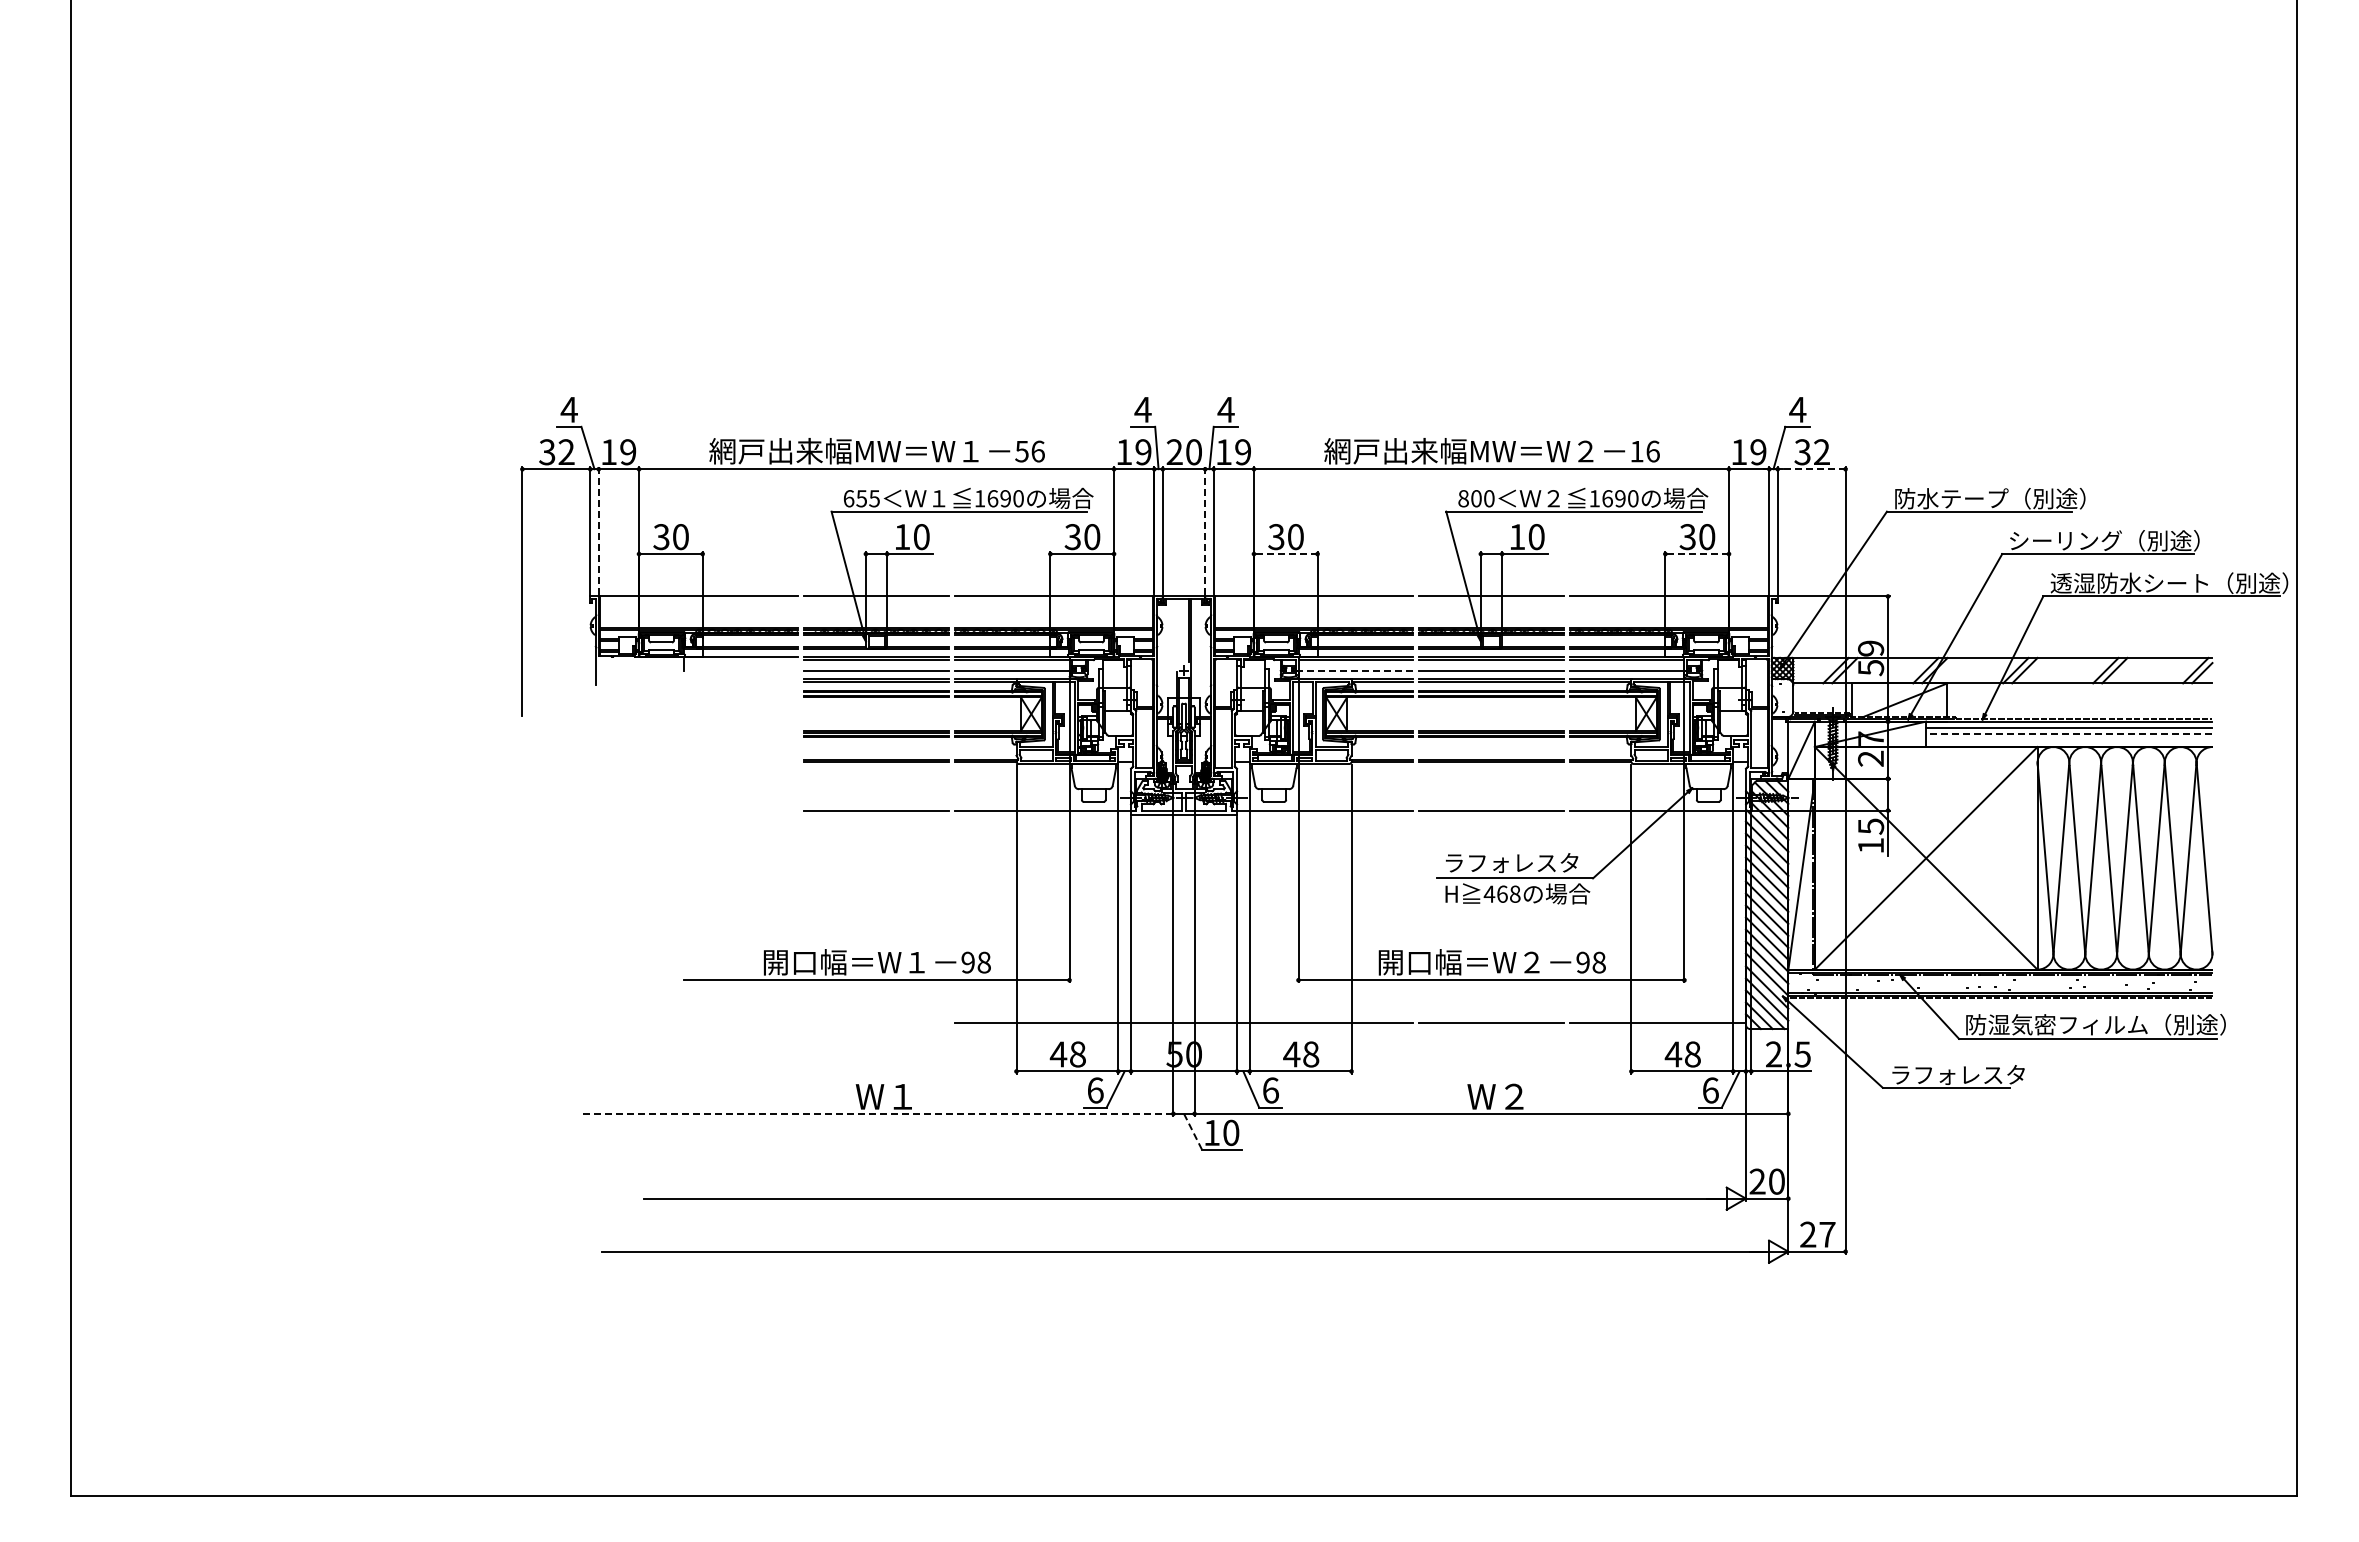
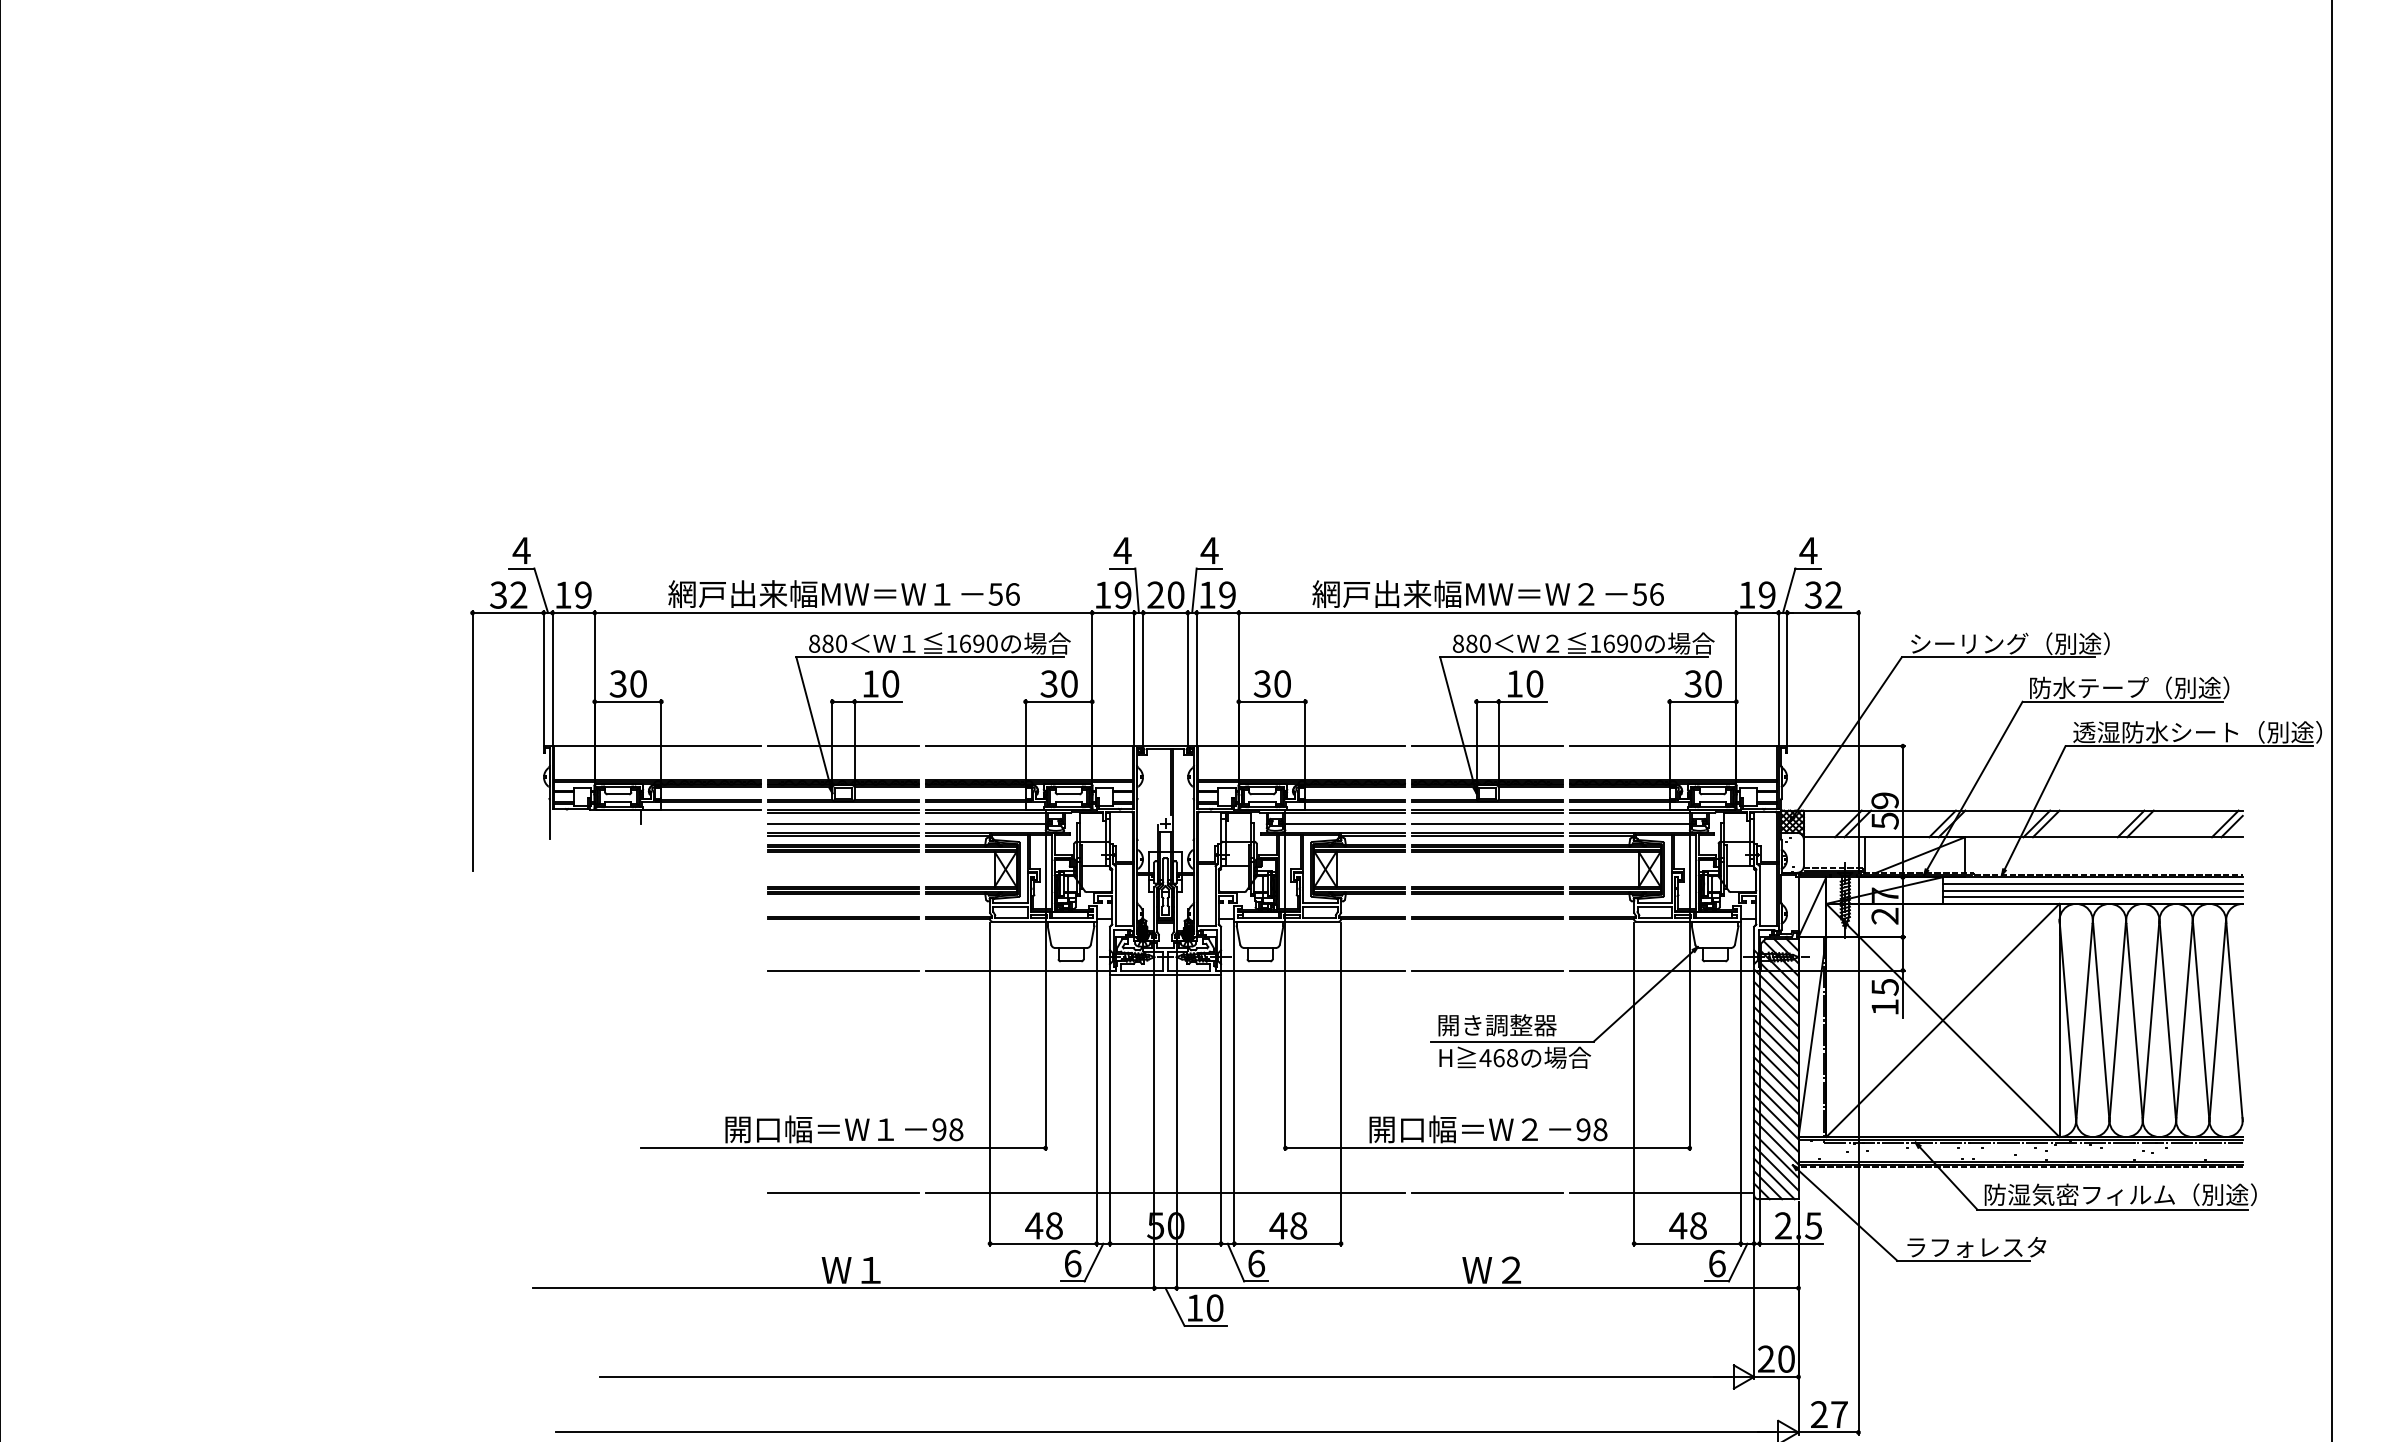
text: (1636, 451) -> (1639, 594), 16 -> 56
line: (1811, 469) -> (1822, 613), dashed -> solid
text: (861, 498) -> (827, 643), 655 -> 880
text: (1476, 498) -> (1471, 643), 800 -> 880
text: (1951, 498) -> (1969, 643), 防水テープ（別途） -> シーリング（別途）
line: (598, 531) -> (552, 678), dashed -> solid
line: (1205, 531) -> (1188, 678), dashed -> solid
text: (2065, 540) -> (2088, 687), シーリング（別途） -> 防水テープ（別途）
line: (1285, 554) -> (1271, 702), dashed -> solid
line: (1697, 554) -> (1703, 702), dashed -> solid
line: (1355, 670) -> (1345, 823), dashed -> solid
line: (2068, 734) -> (2091, 890), dashed -> solid
line: (2069, 740) -> (2093, 897), added
text: (1511, 862) -> (1508, 1024), ラフォレスタ -> 開き調整器
line: (876, 1022) -> (843, 1192), added
line: (876, 1113) -> (843, 1287), dashed -> solid
line: (1193, 1132) -> (1175, 1307), dashed -> solid

